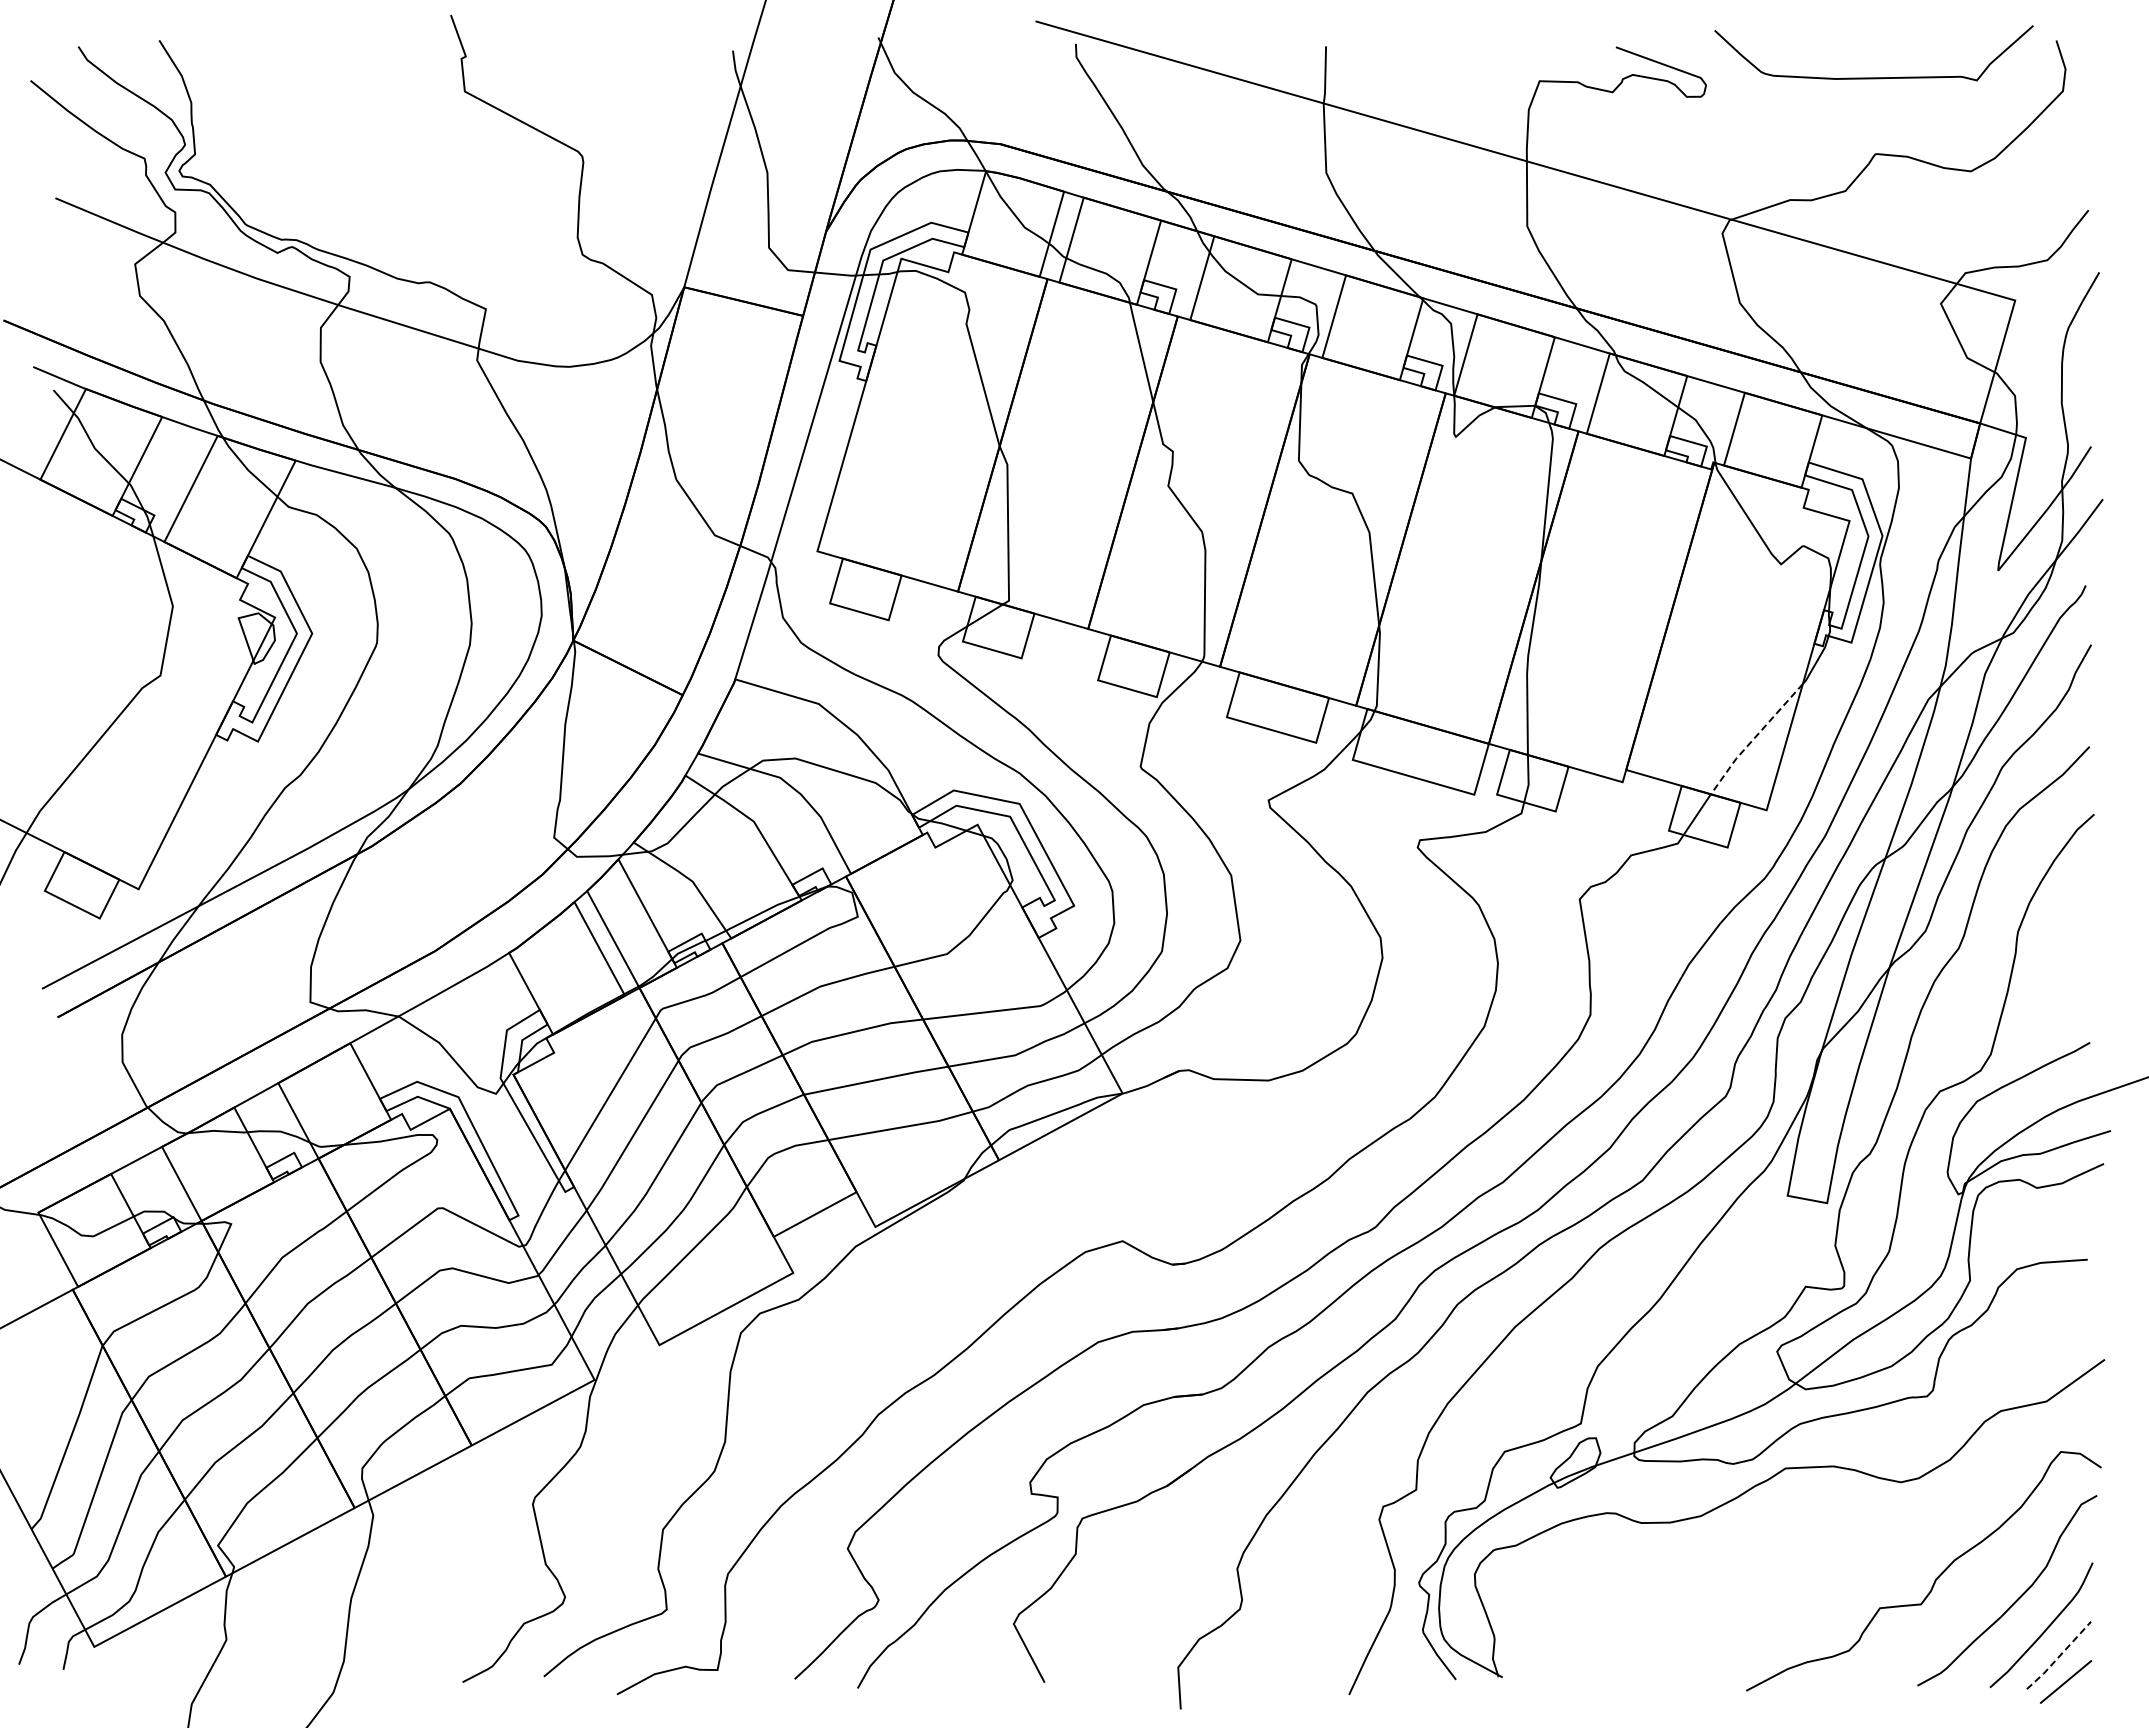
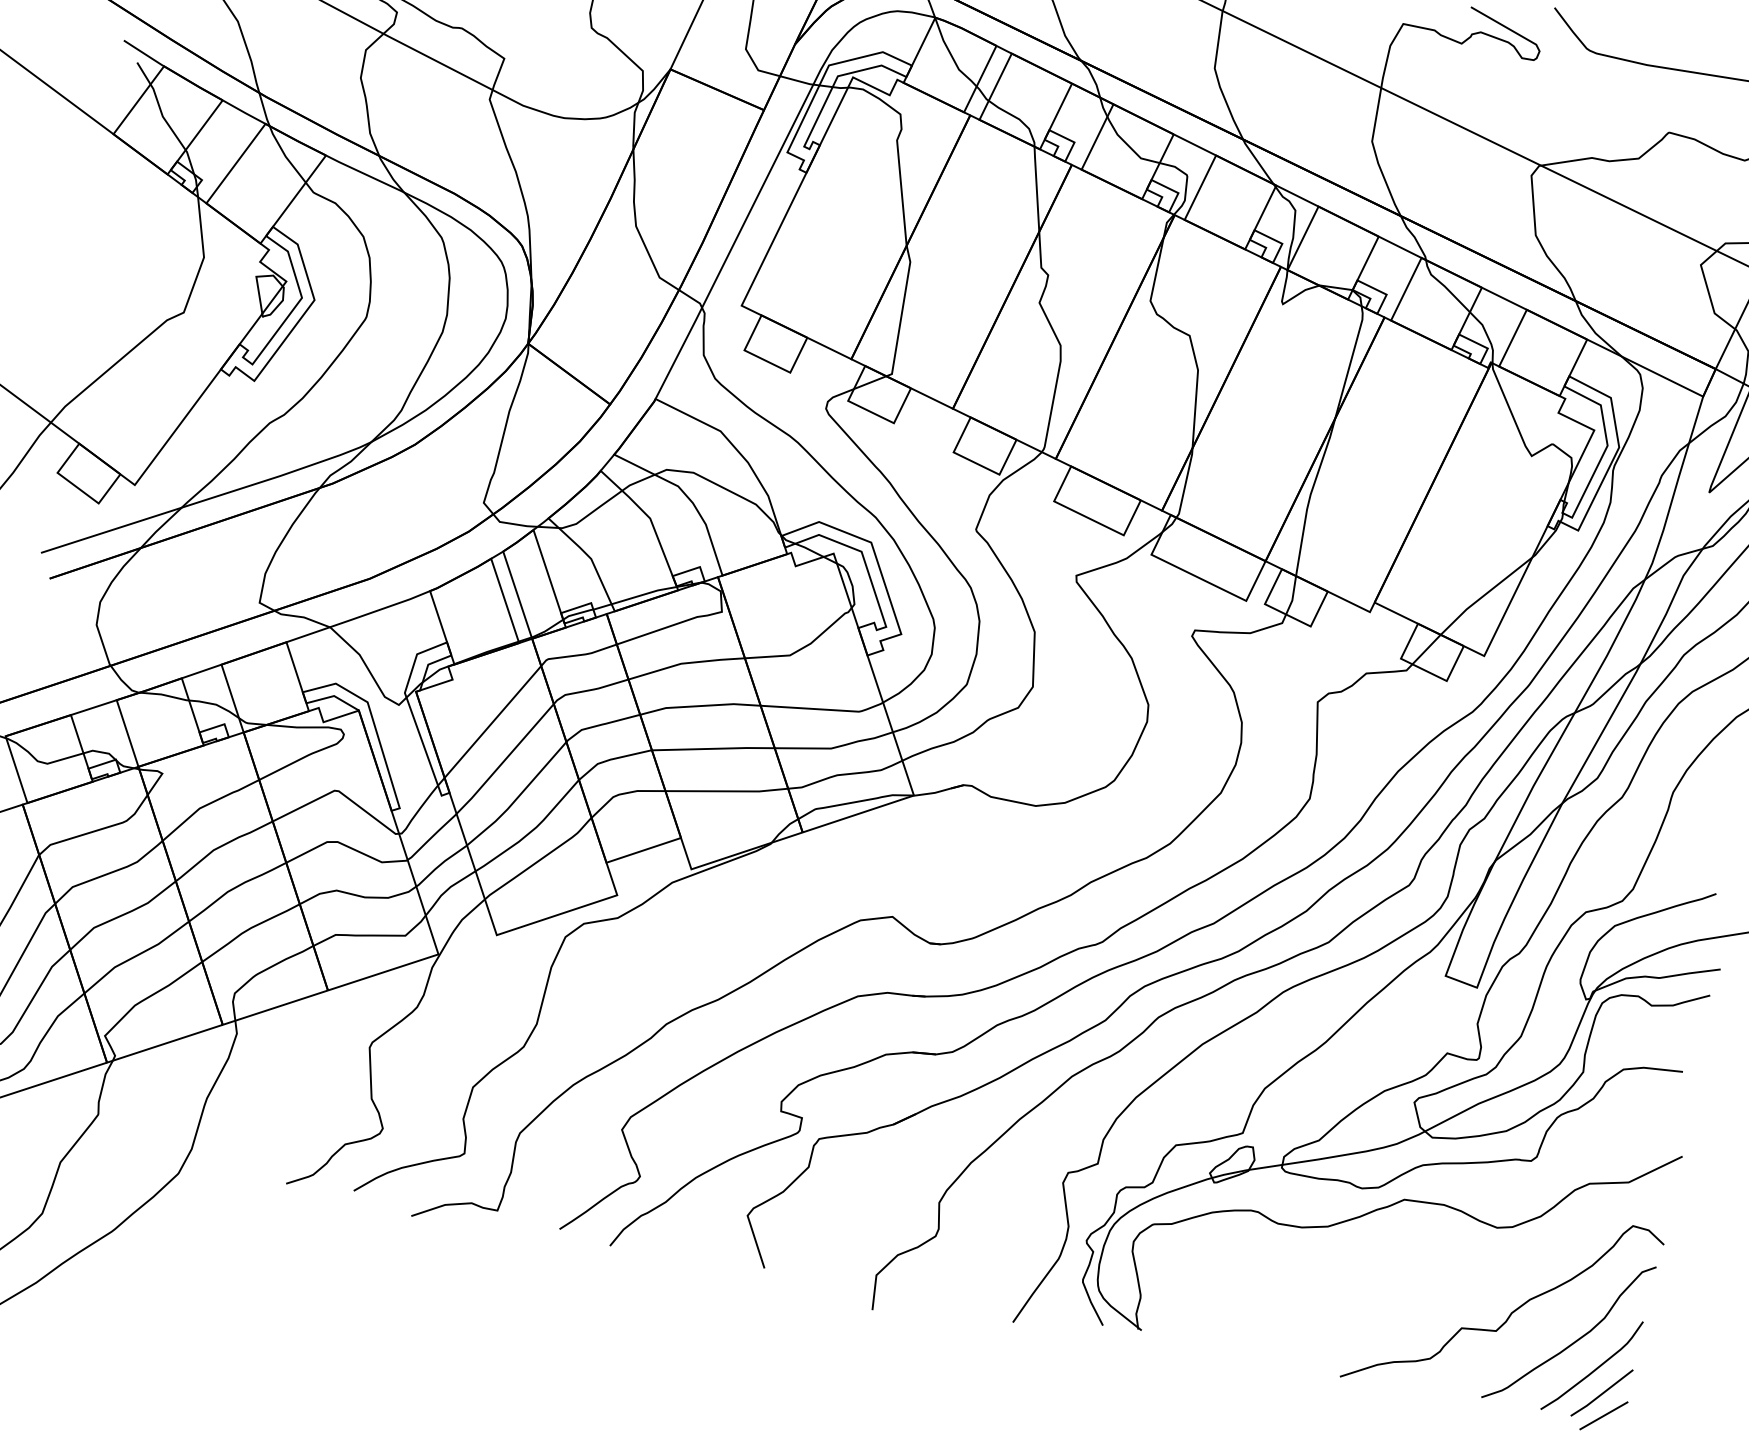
line: (1754, 738) -> (1484, 595), dashed -> solid
line: (2059, 1656) -> (1602, 1393), dashed -> solid

